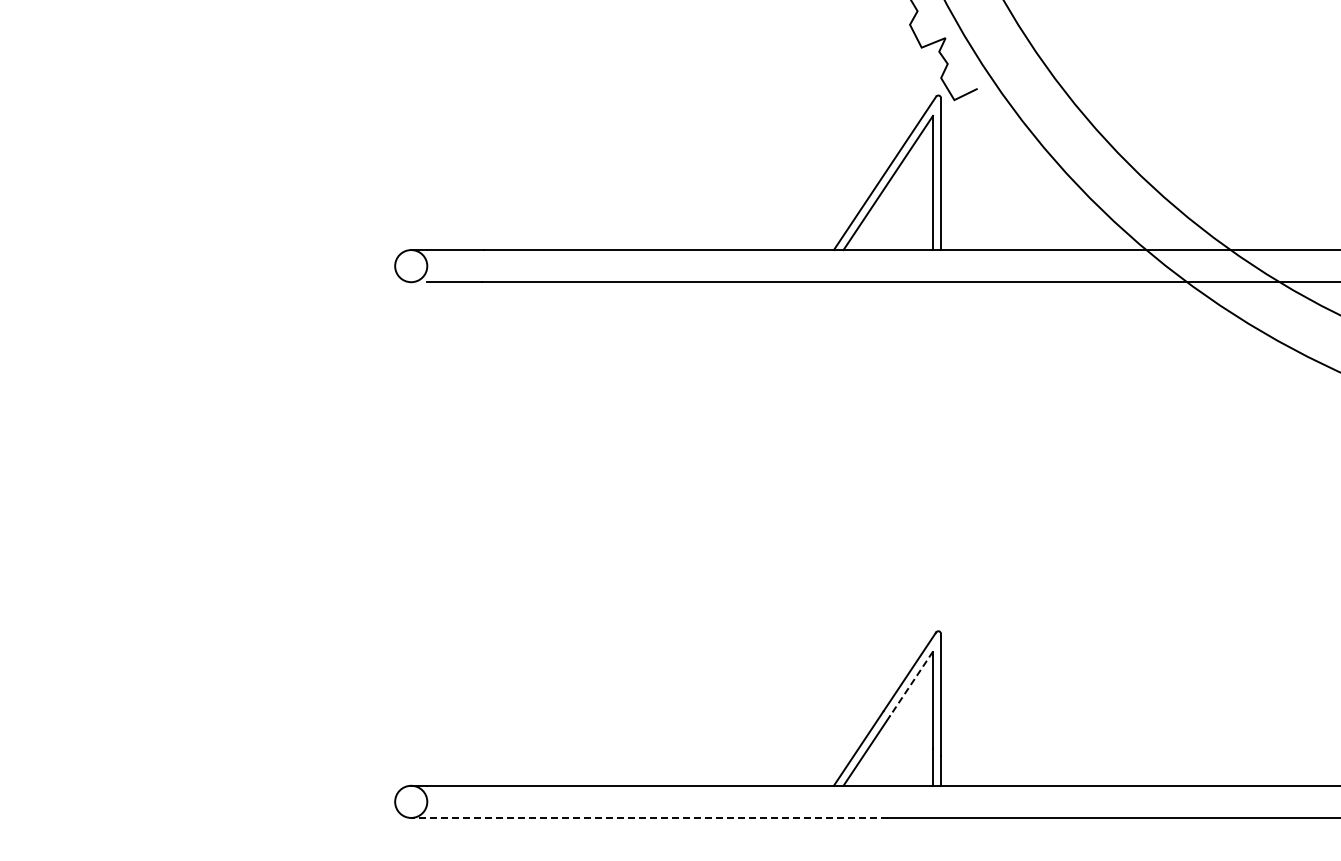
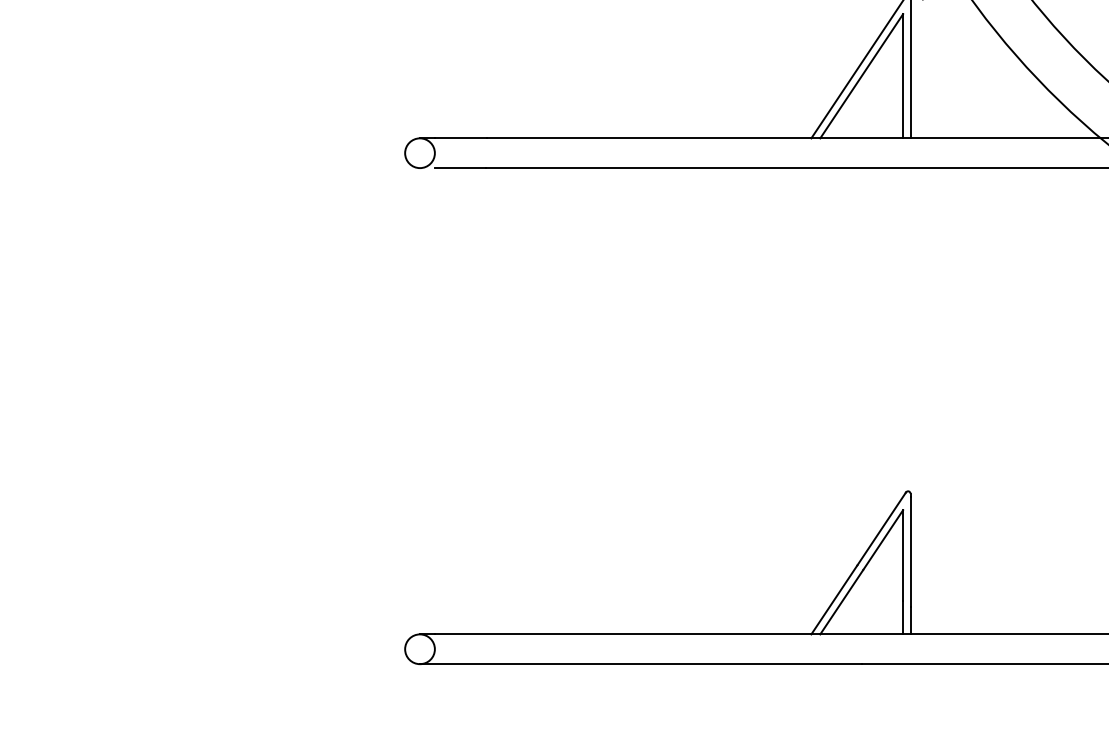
line: (911, 683) -> (883, 539), dashed -> solid
line: (649, 817) -> (640, 663), dashed -> solid

